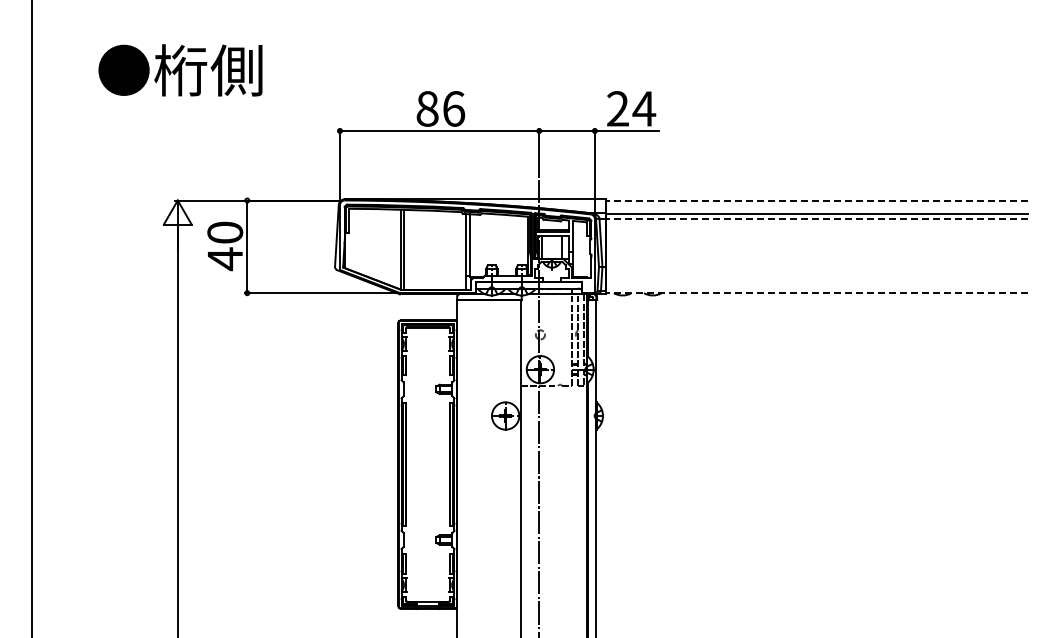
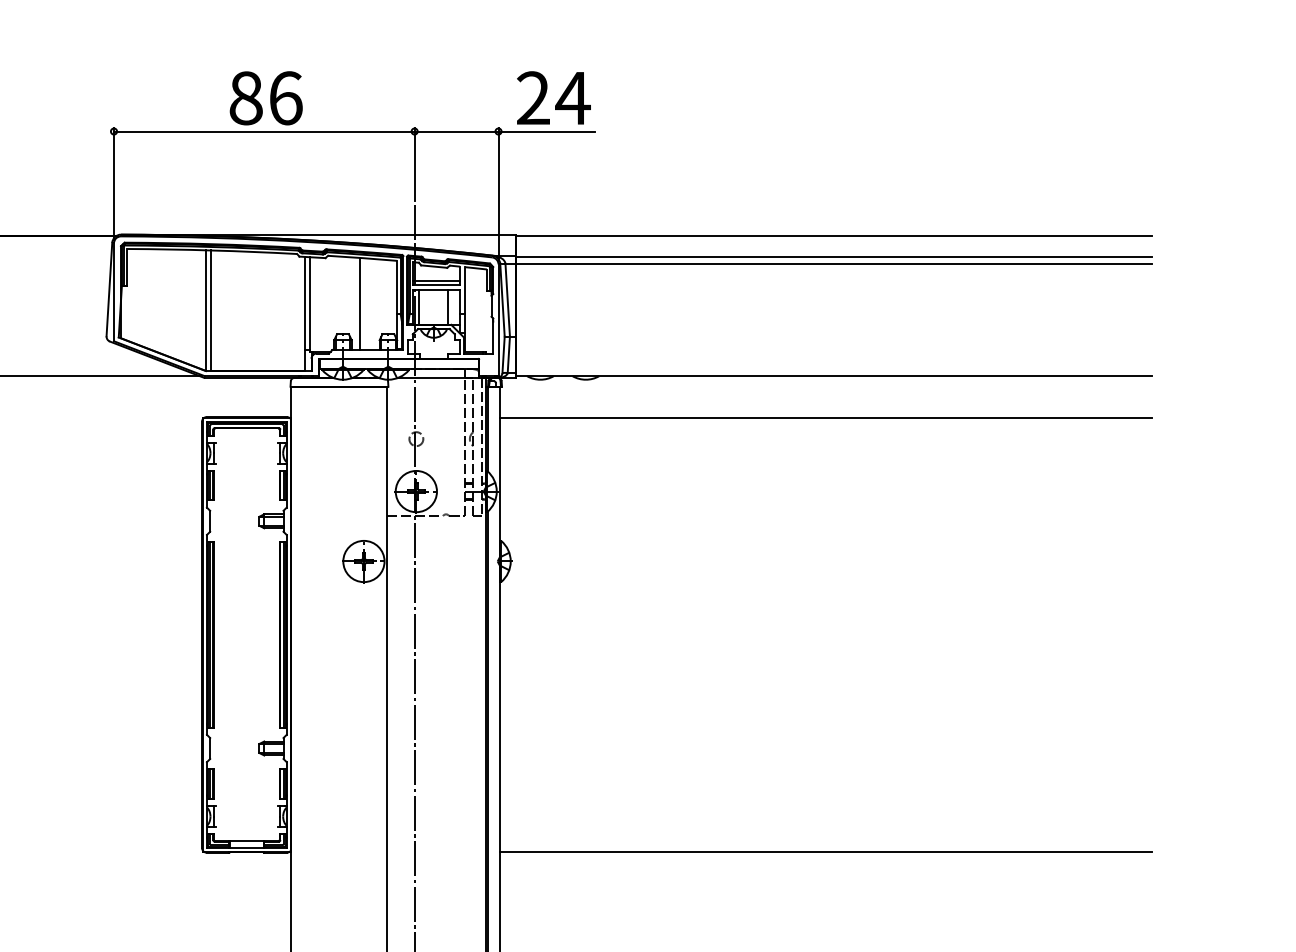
line: (817, 200) -> (834, 236), dashed -> solid
line: (817, 219) -> (834, 265), dashed -> solid
line: (503, 244) -> (360, 302), added
line: (817, 293) -> (834, 376), dashed -> solid
line: (812, 321) -> (826, 418), added
line: (812, 608) -> (826, 851), added

